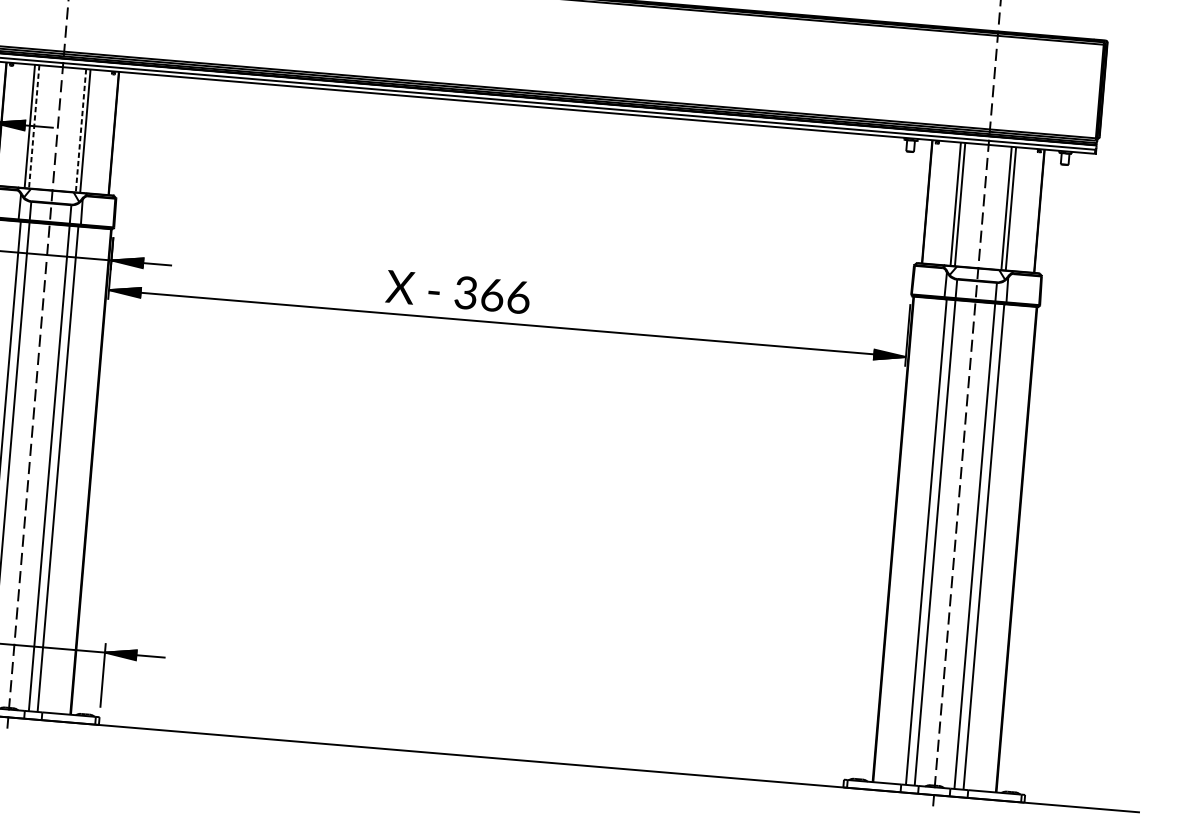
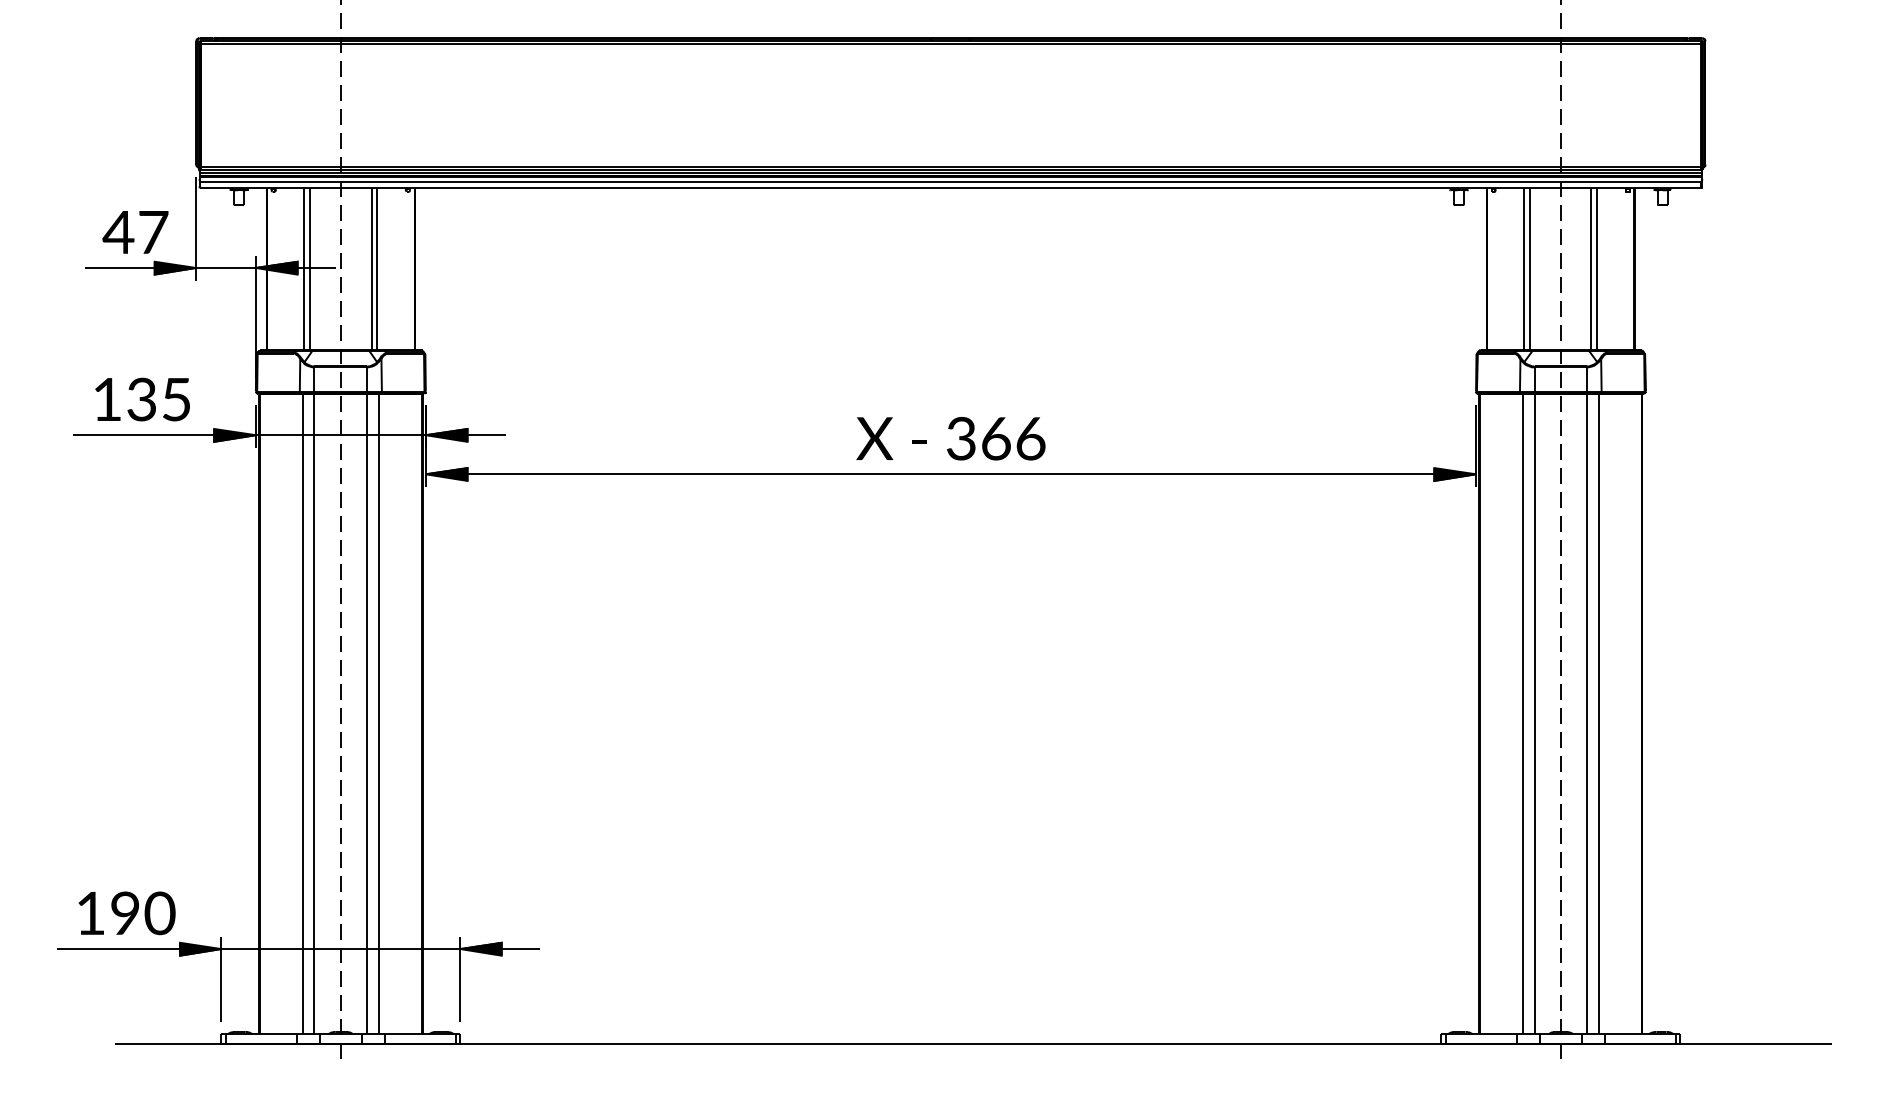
line: (34, 127) -> (310, 269), dashed -> solid
line: (80, 131) -> (371, 269), dashed -> solid
text: (457, 292) -> (950, 438), moved

